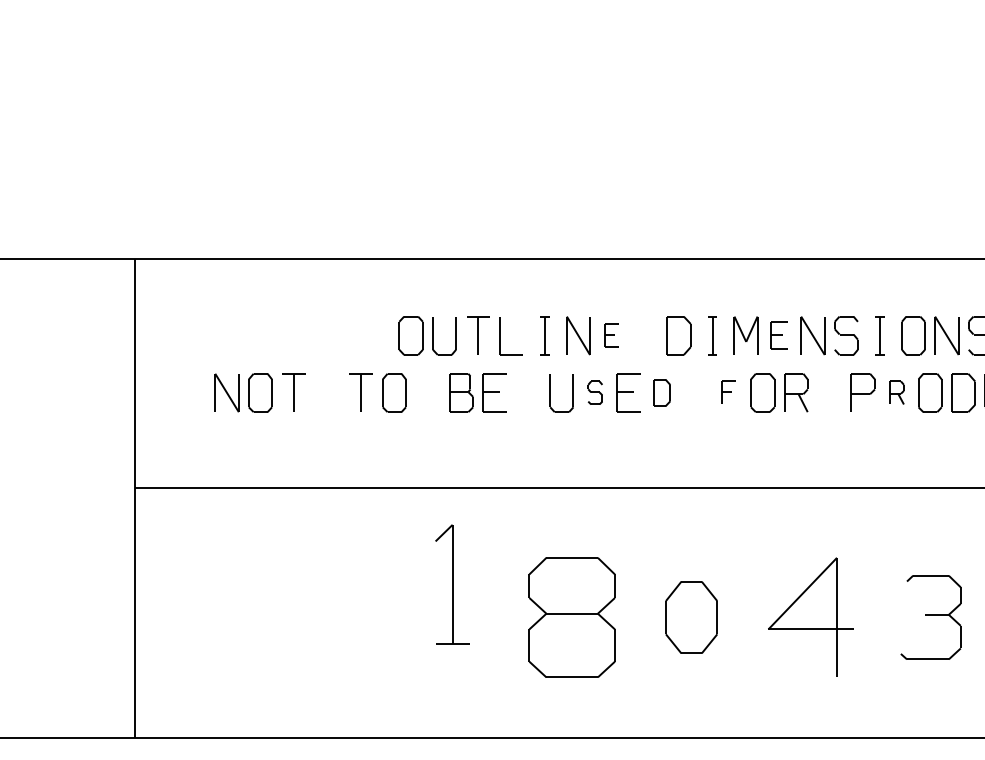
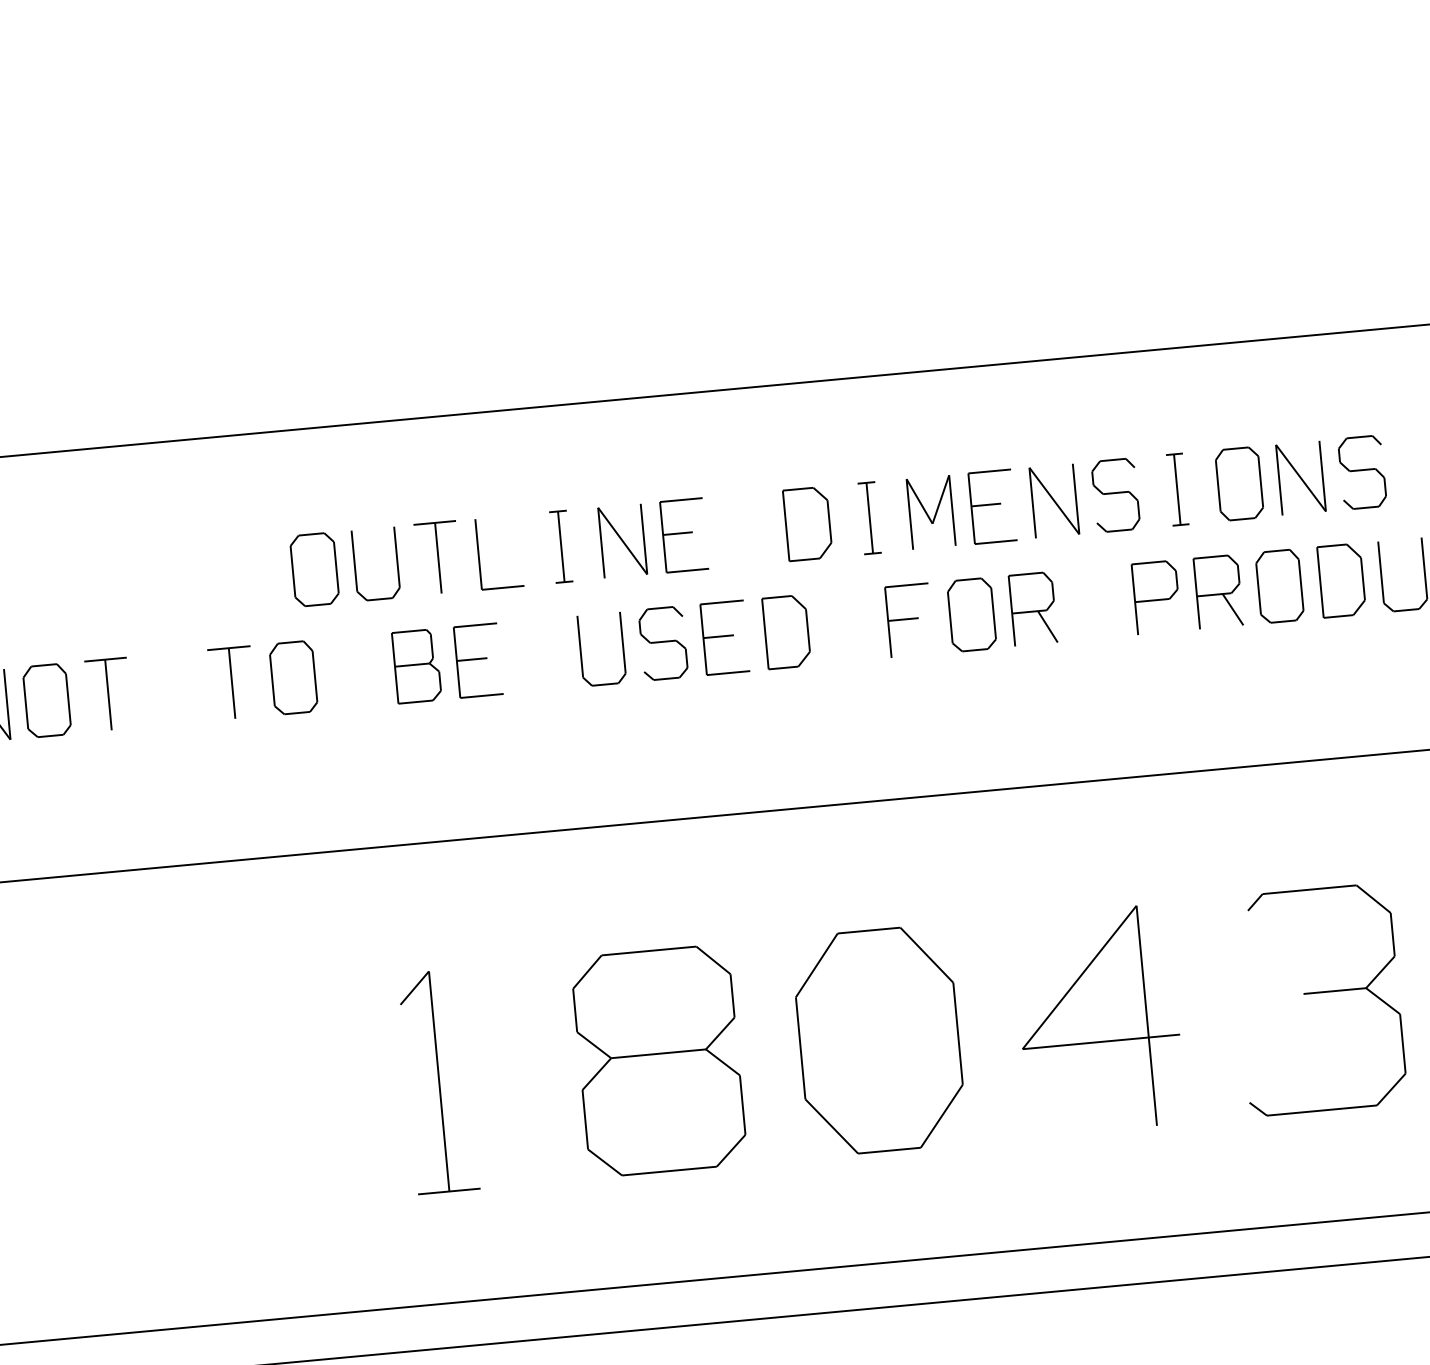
part: (611, 335) -> (683, 534), size x1.67
part: (778, 335) -> (990, 506), size x1.43
part: (595, 392) -> (663, 642), size x1.67
part: (662, 392) -> (787, 631), size x1.43
part: (728, 392) -> (908, 619), size x1.67
part: (896, 392) -> (1217, 591), size x1.67
part: (452, 584) -> (438, 1081), moved
part: (691, 617) -> (878, 1040), size x1.67
part: (930, 617) -> (1318, 999), size x1.43

